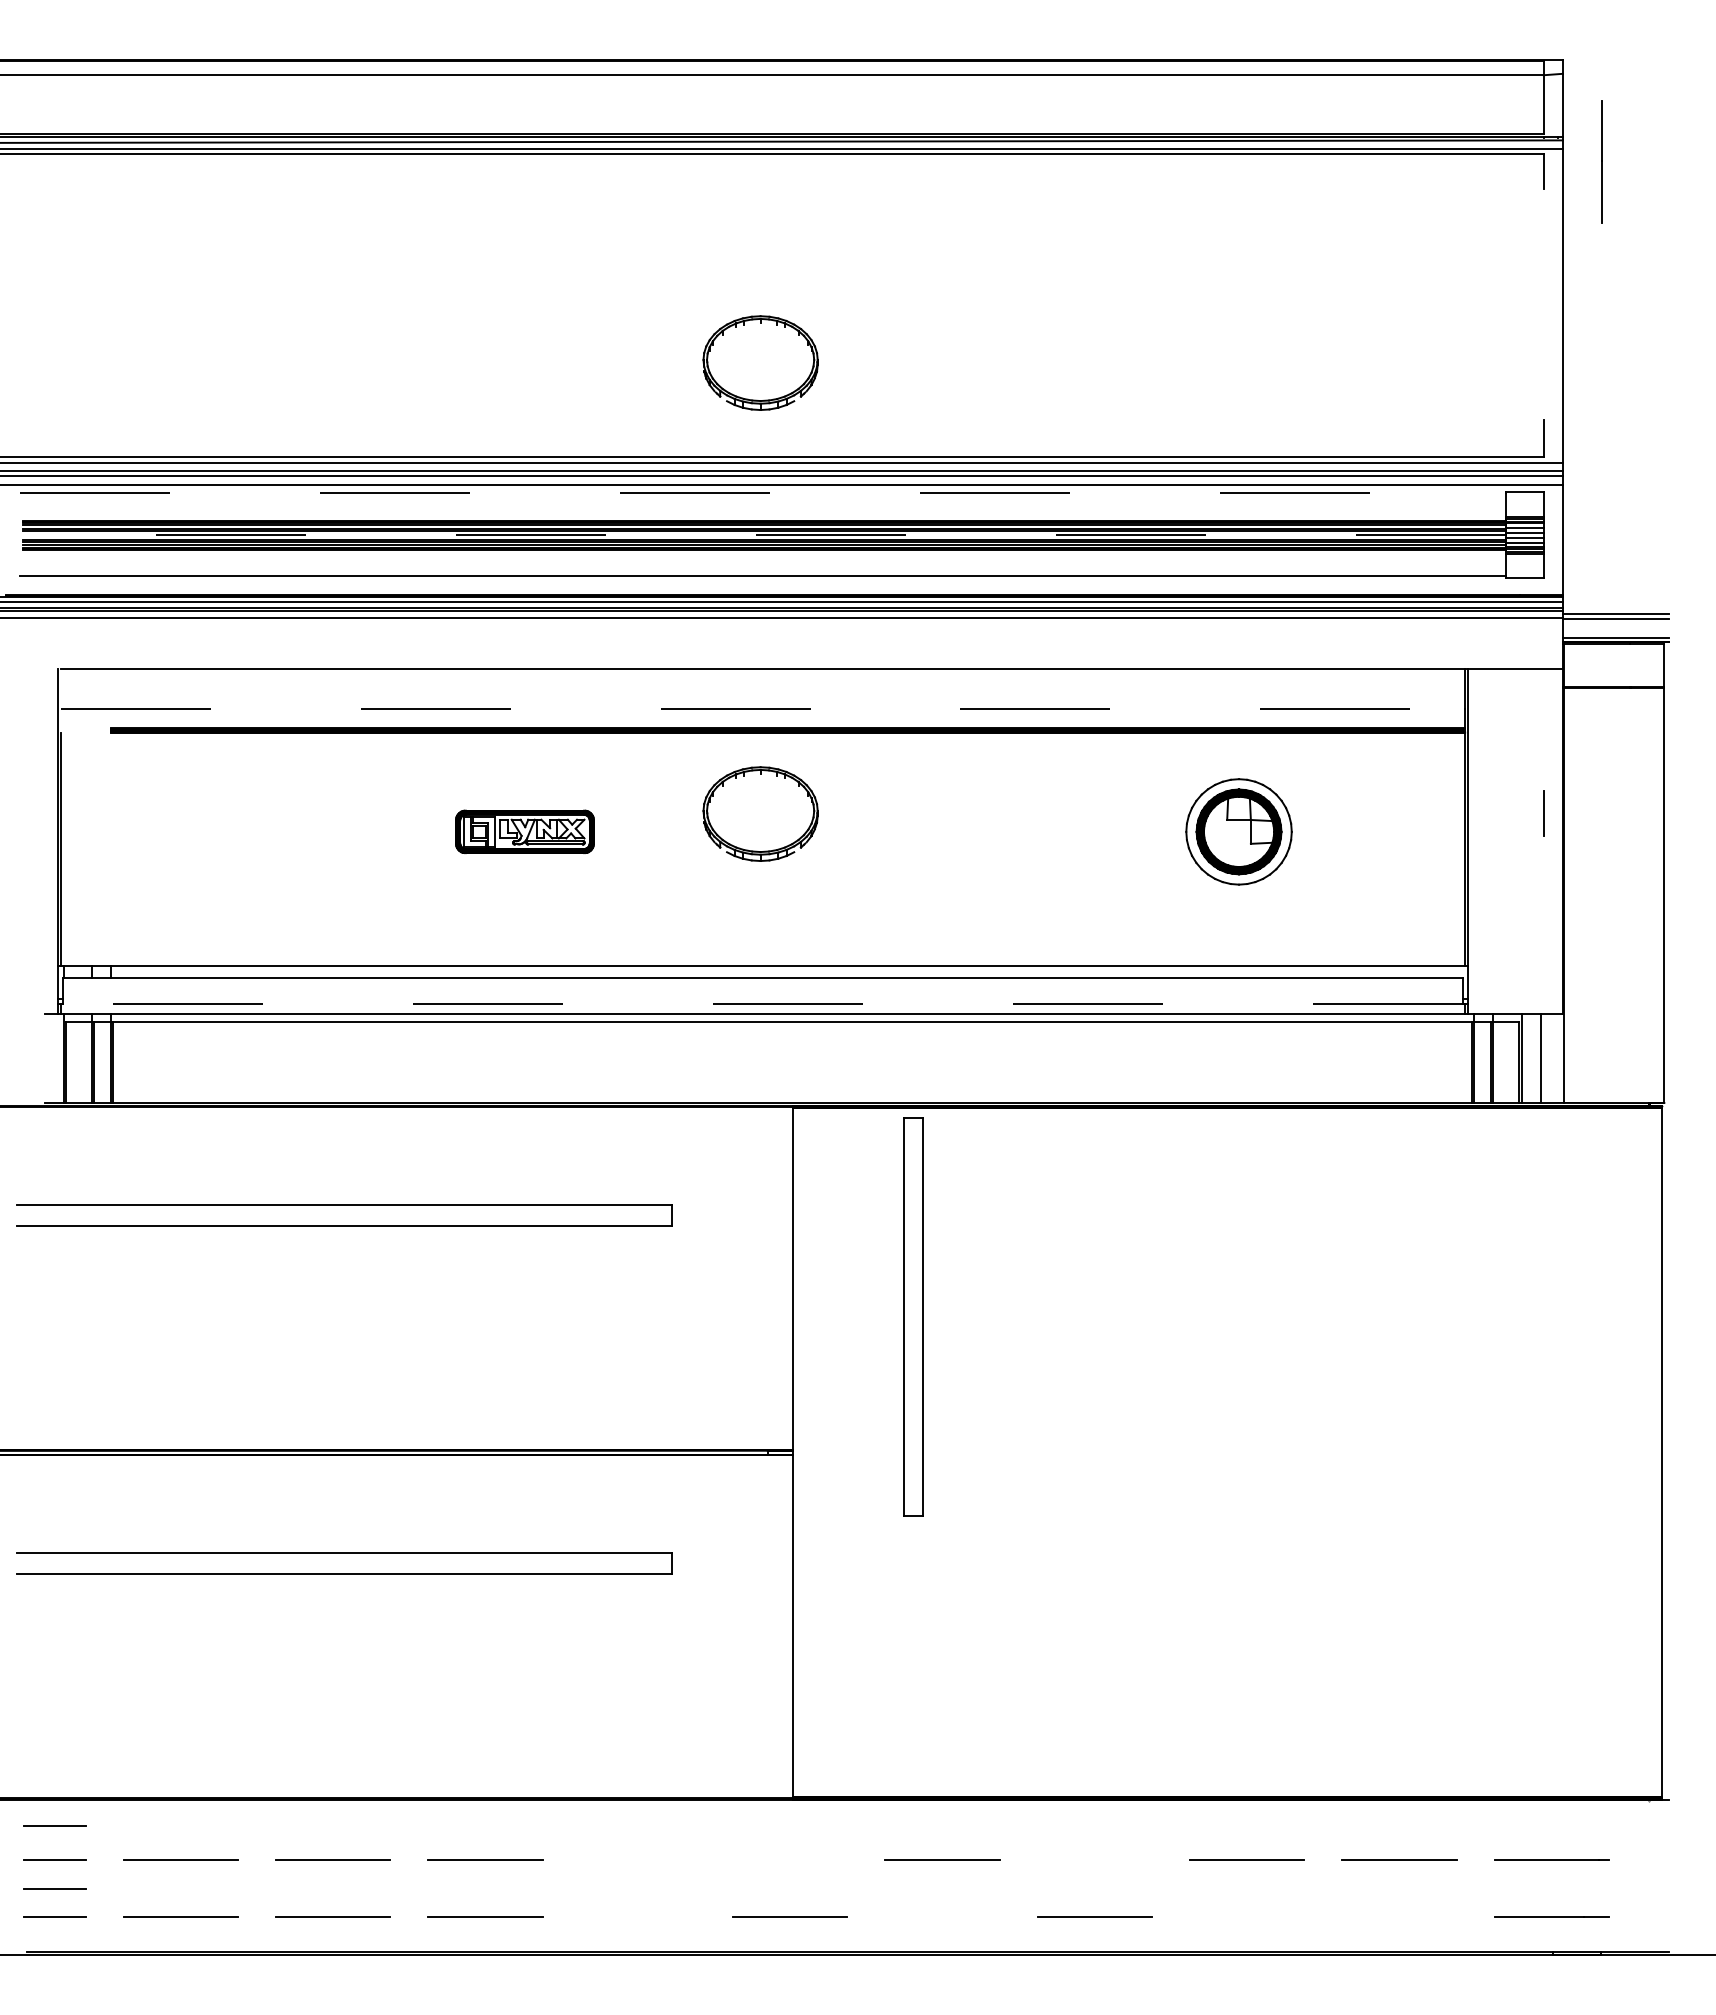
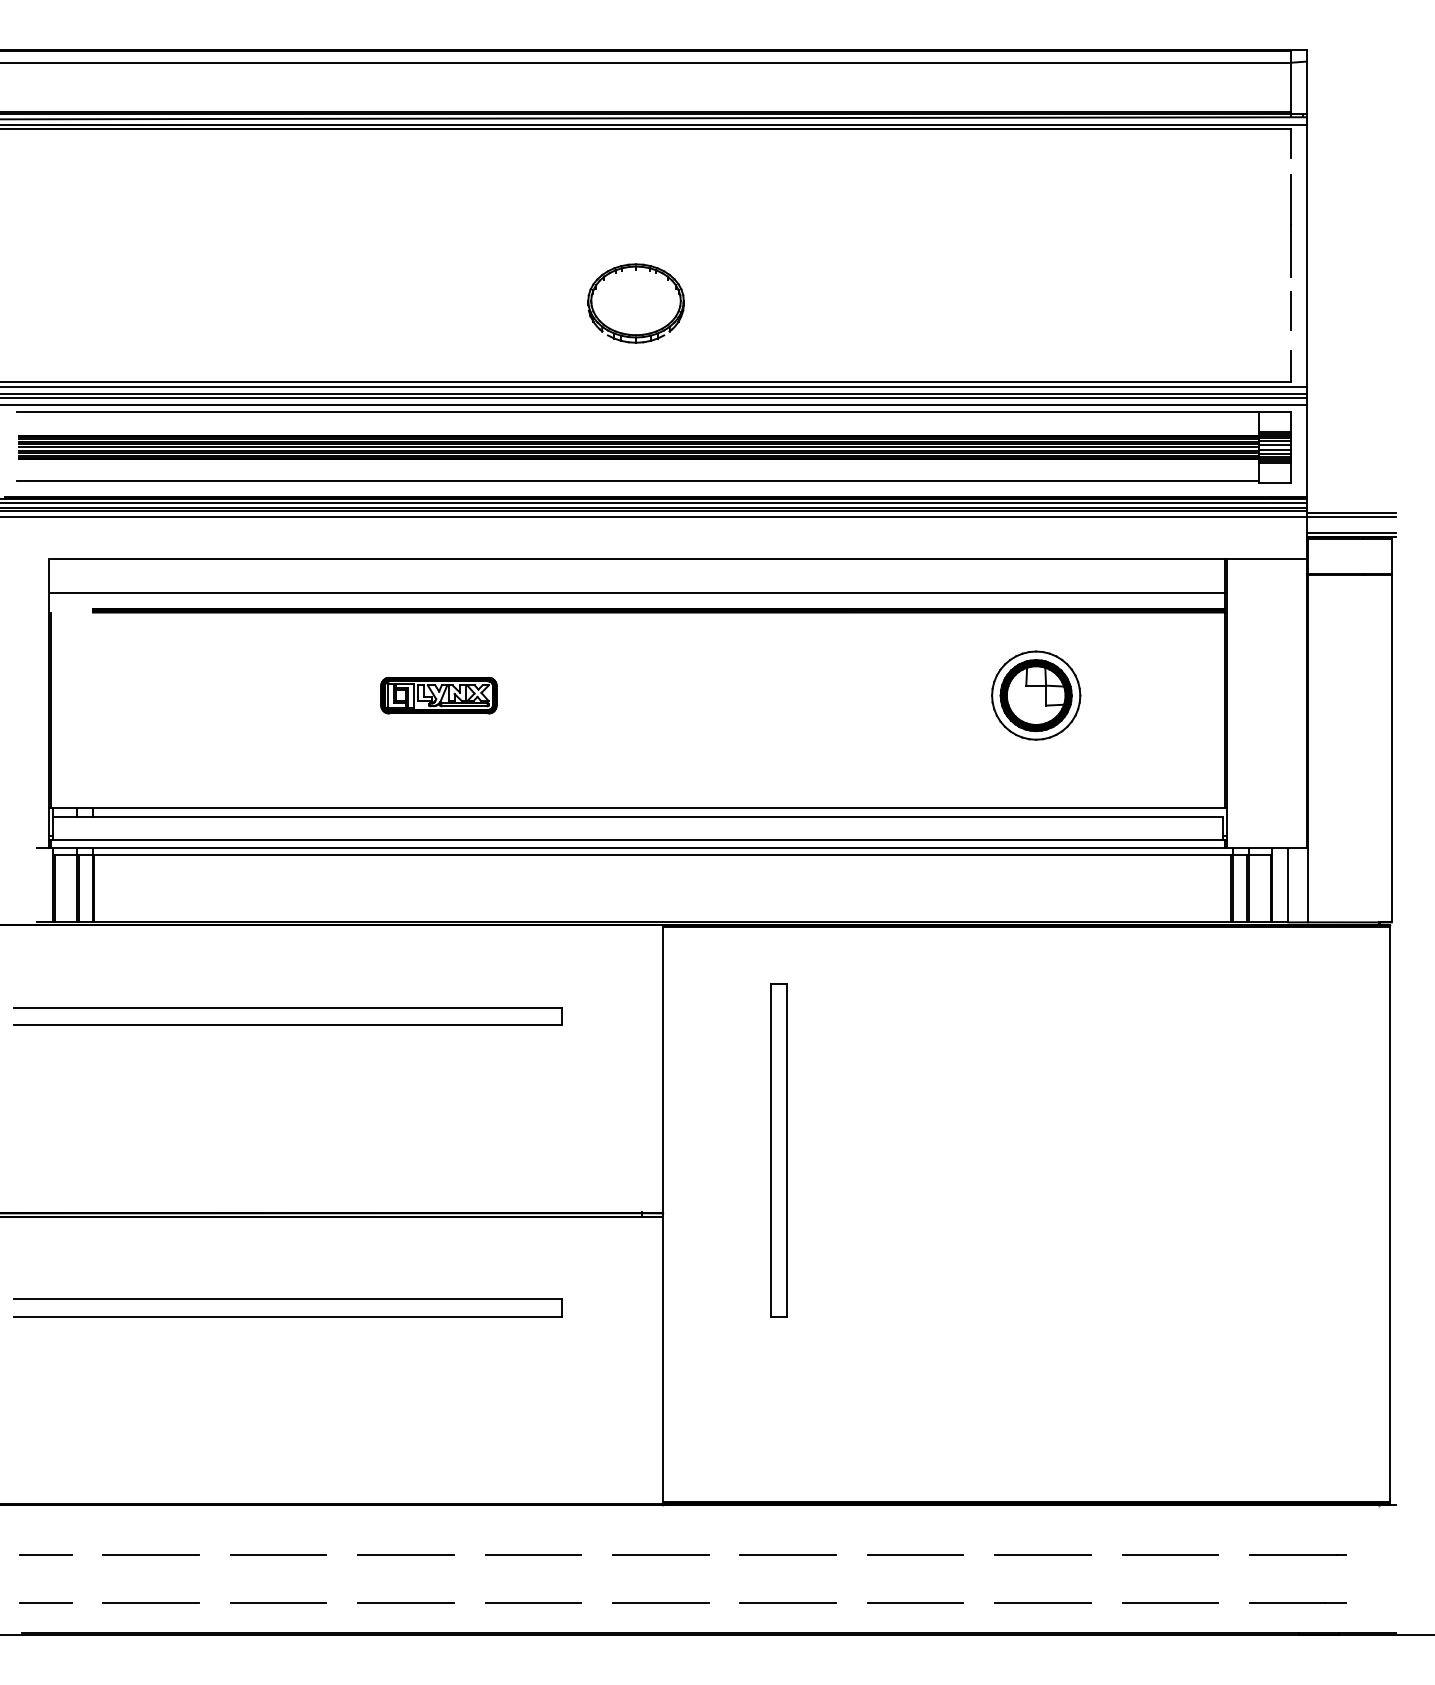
line: (1601, 161) -> (1290, 225), moved
line: (762, 492) -> (637, 411), dashed -> solid
line: (763, 535) -> (638, 447), dashed -> solid
line: (763, 709) -> (638, 593), dashed -> solid
part: (760, 813) -> (635, 680), removed
line: (1543, 813) -> (1290, 311), moved
line: (762, 1004) -> (637, 839), dashed -> solid
part: (913, 1316) -> (778, 1149), moved
line: (54, 1825) -> (45, 1526), removed
line: (637, 1859) -> (533, 1555), added
line: (790, 1859) -> (661, 1555), added
line: (1094, 1859) -> (915, 1555), added
line: (54, 1888) -> (45, 1579), removed
line: (637, 1916) -> (533, 1602), added
line: (942, 1916) -> (788, 1602), added
line: (1247, 1916) -> (1043, 1602), added
line: (1399, 1916) -> (1170, 1602), added

